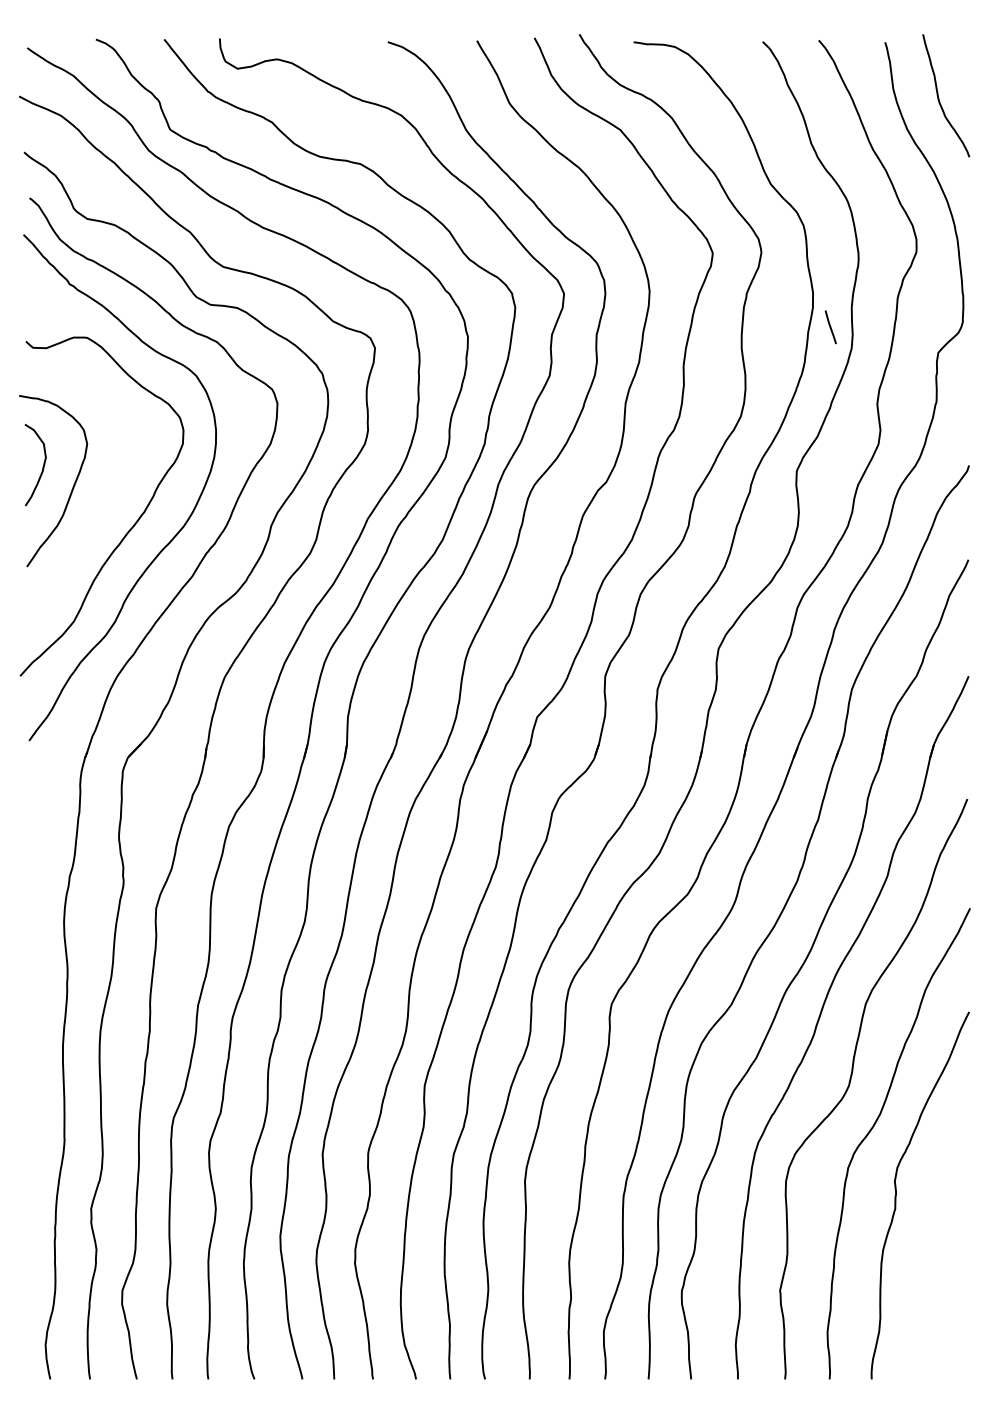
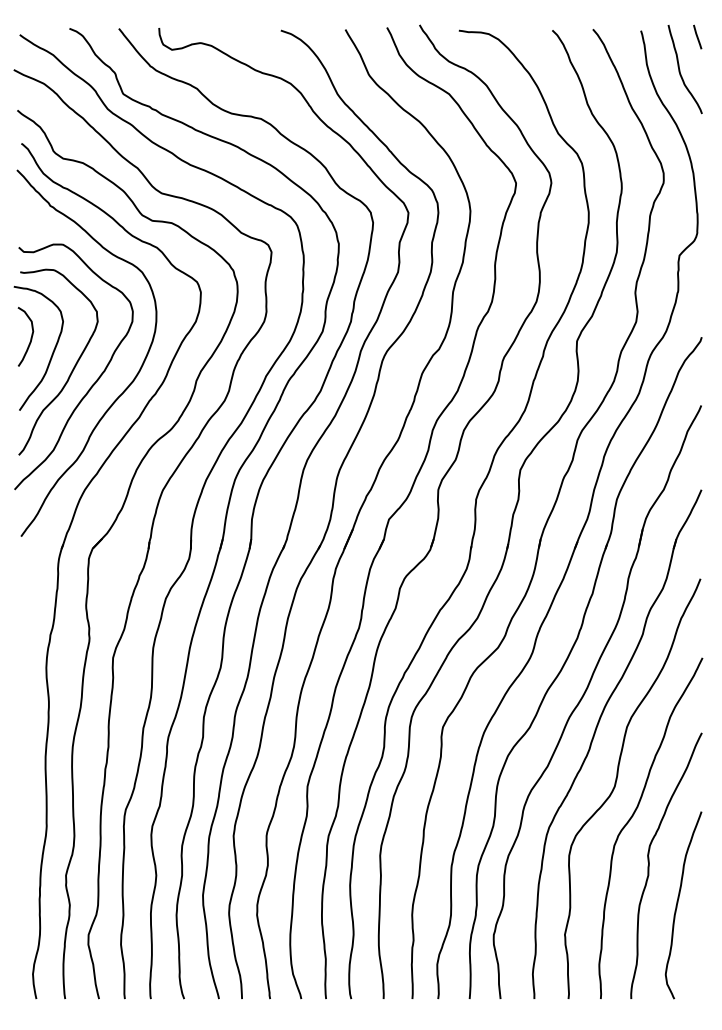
line: (830, 326) -> (697, 36), moved
curve: (100, 508) -> (72, 368), added
curve: (936, 1247) -> (678, 903), added

